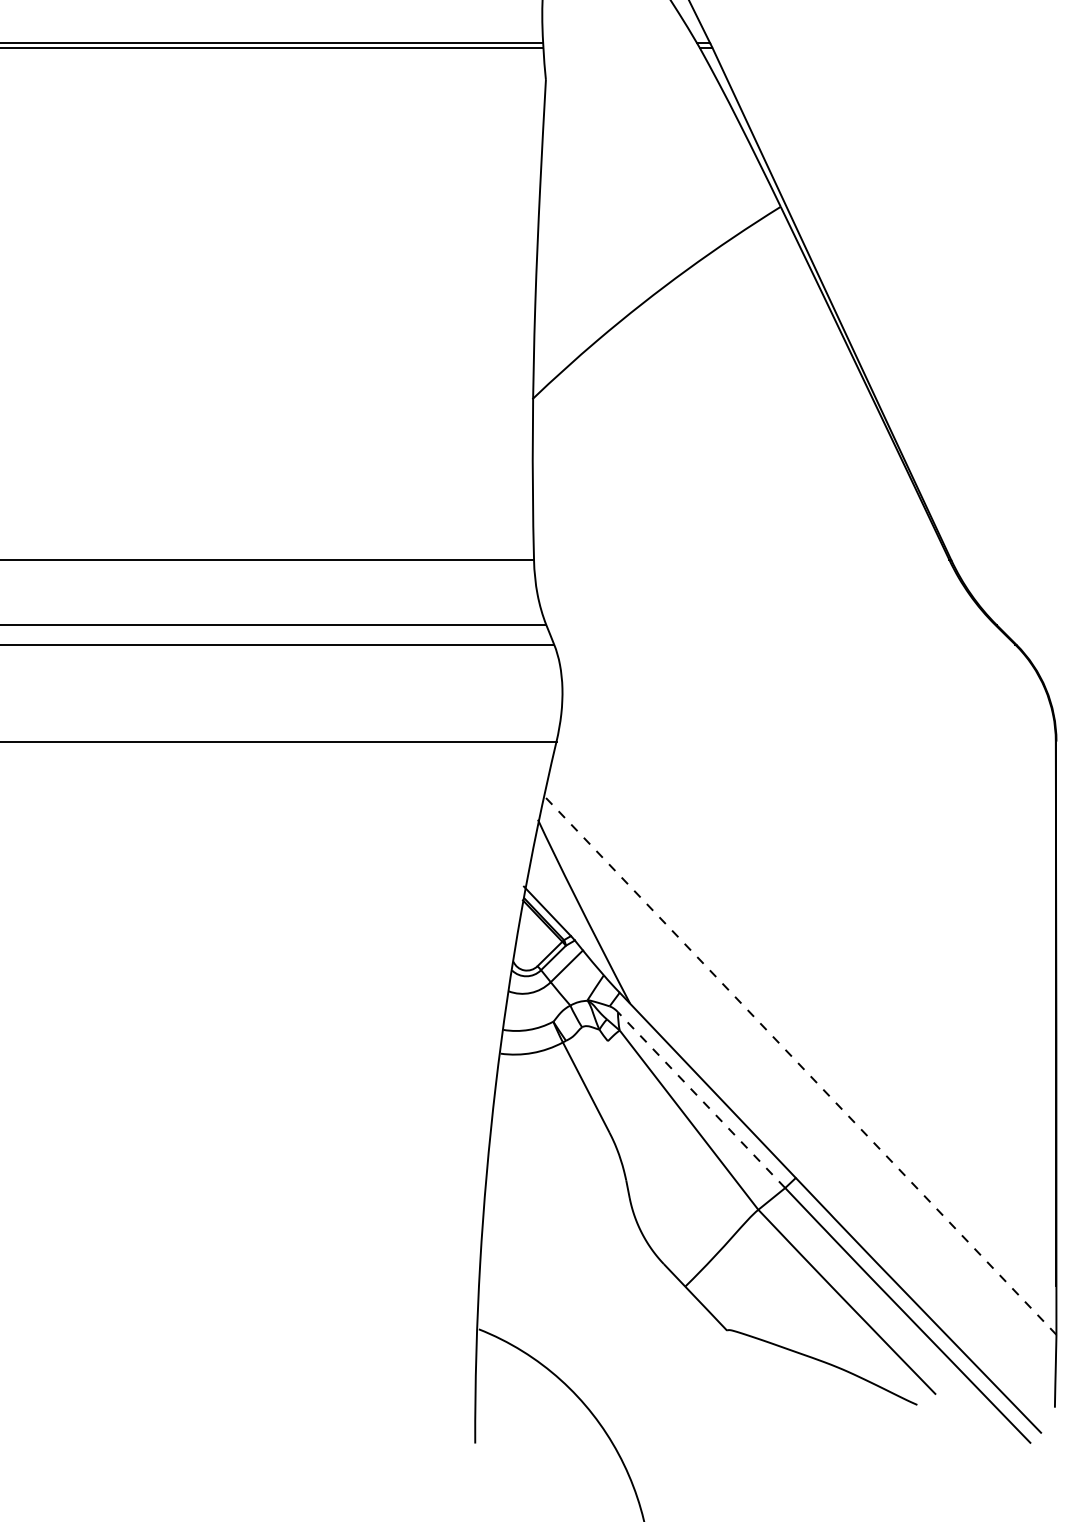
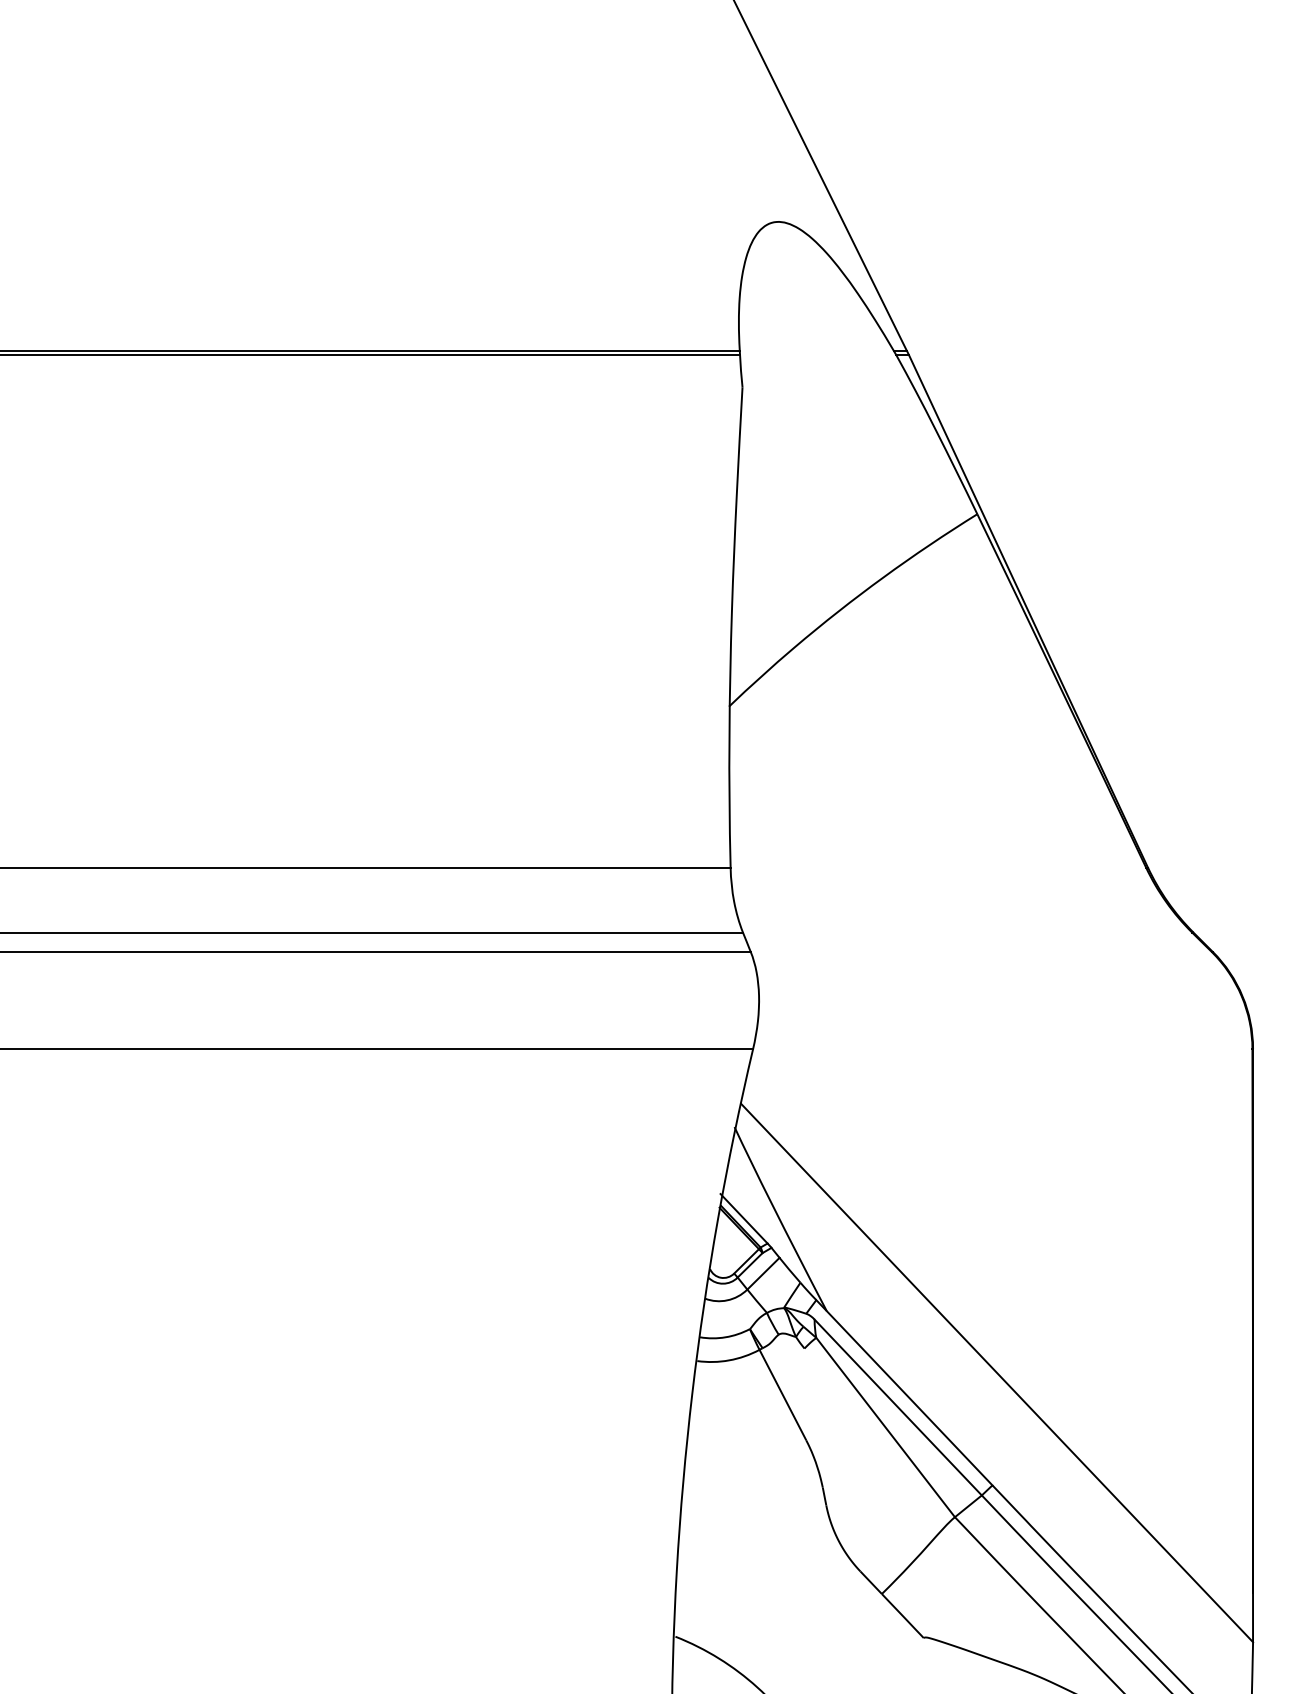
line: (799, 1065) -> (996, 1372), dashed -> solid
line: (700, 1100) -> (897, 1407), dashed -> solid

